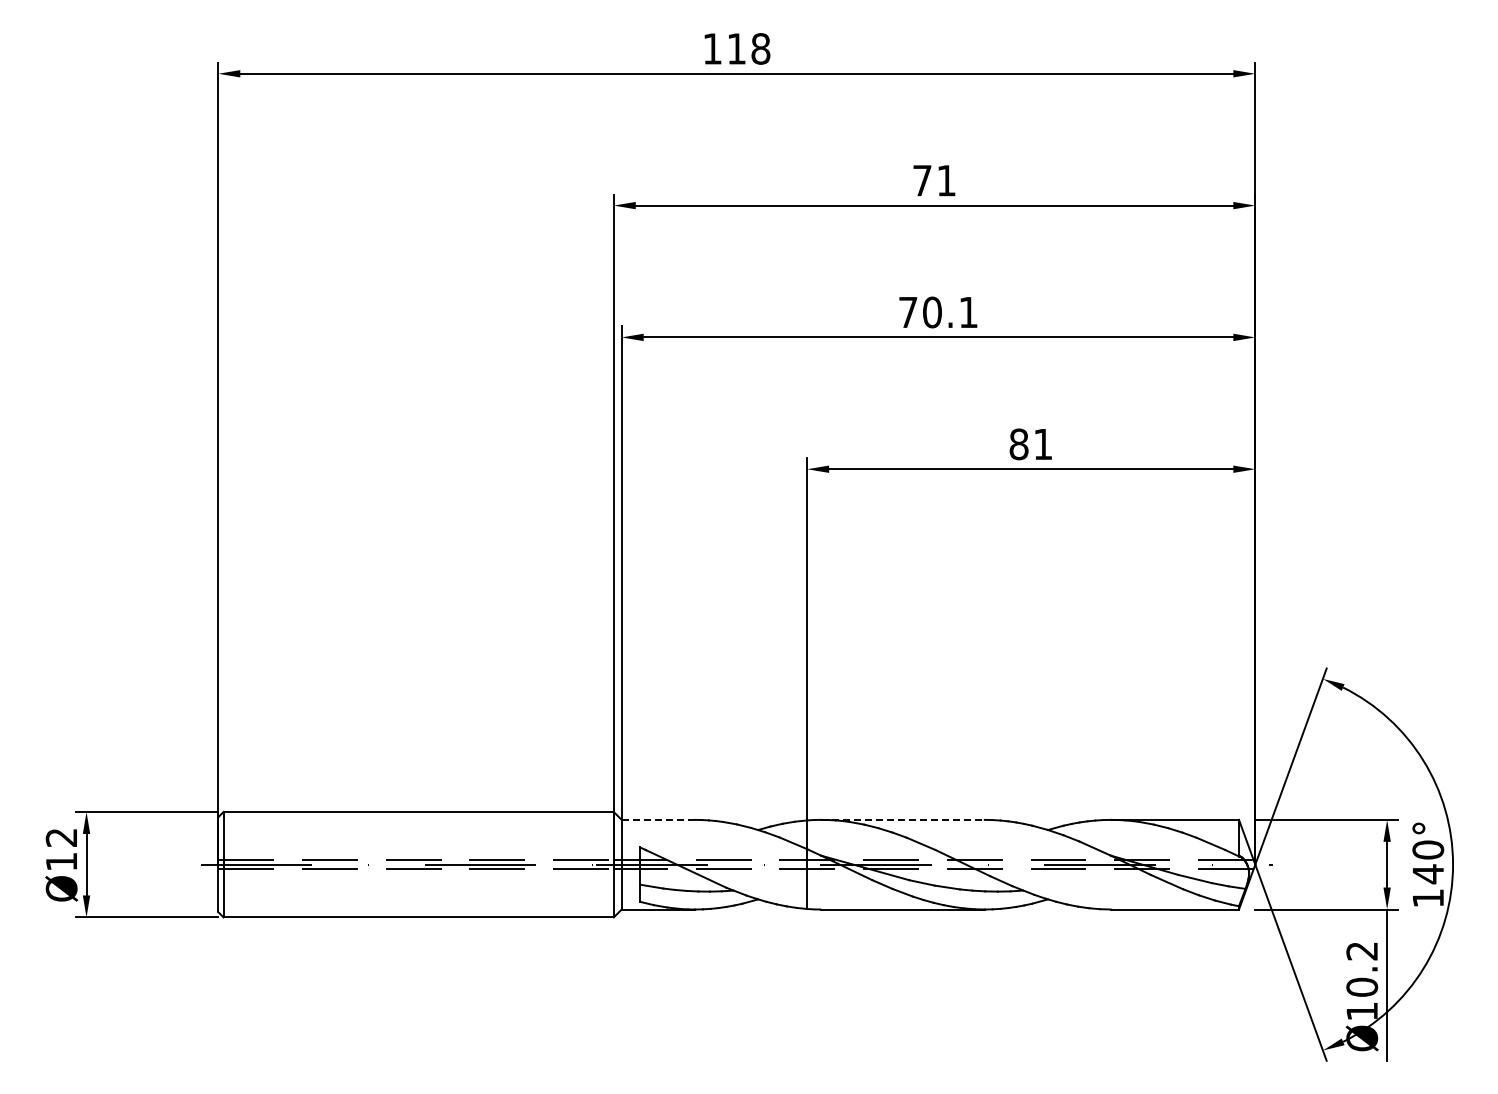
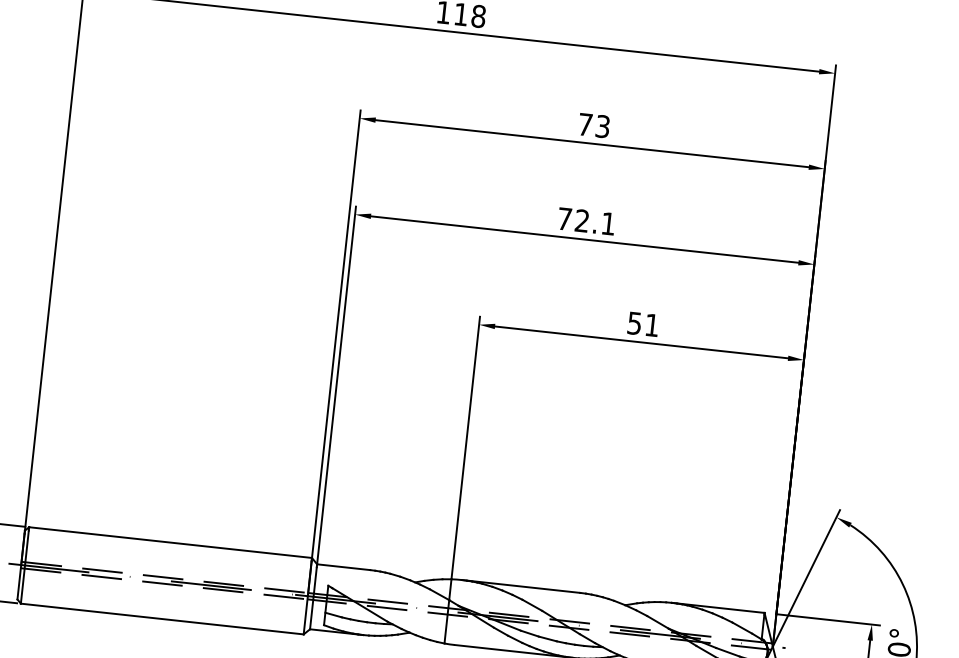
text: (946, 180) -> (602, 126), 71 -> 73
text: (932, 312) -> (582, 221), 70.1 -> 72.1
text: (1018, 444) -> (634, 323), 81 -> 51
line: (658, 819) -> (343, 566), dashed -> solid
line: (903, 819) -> (521, 586), dashed -> solid

